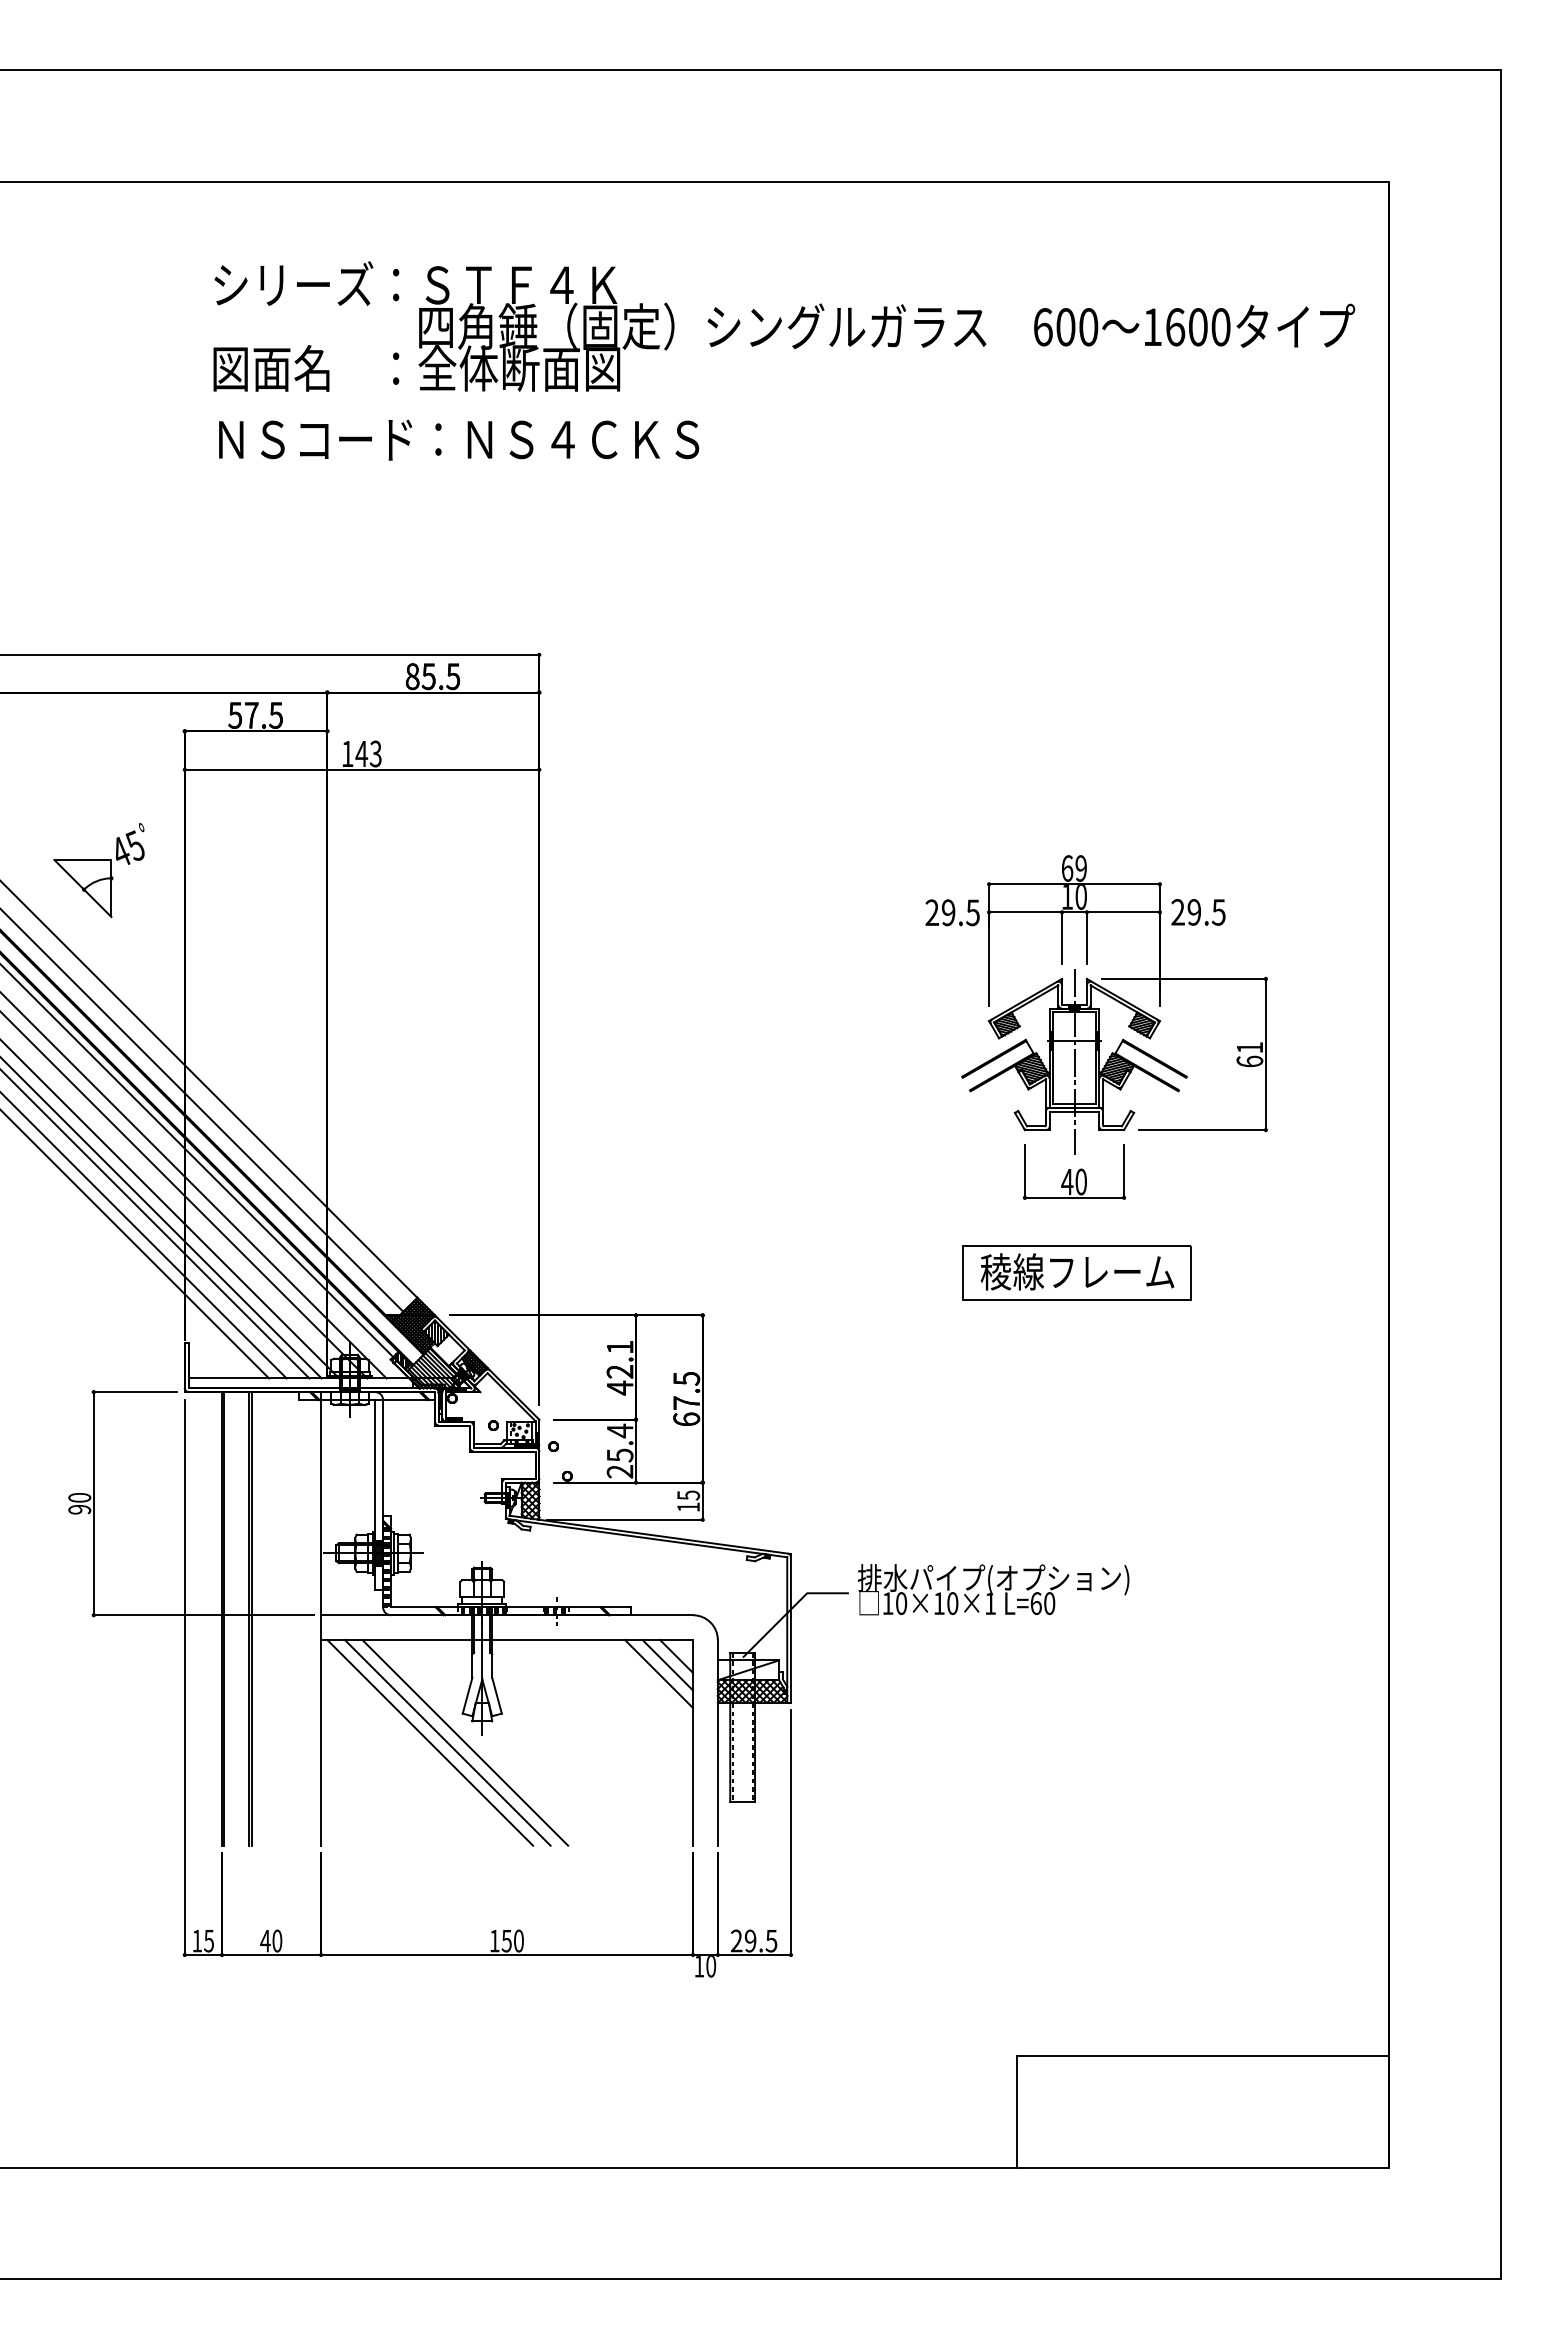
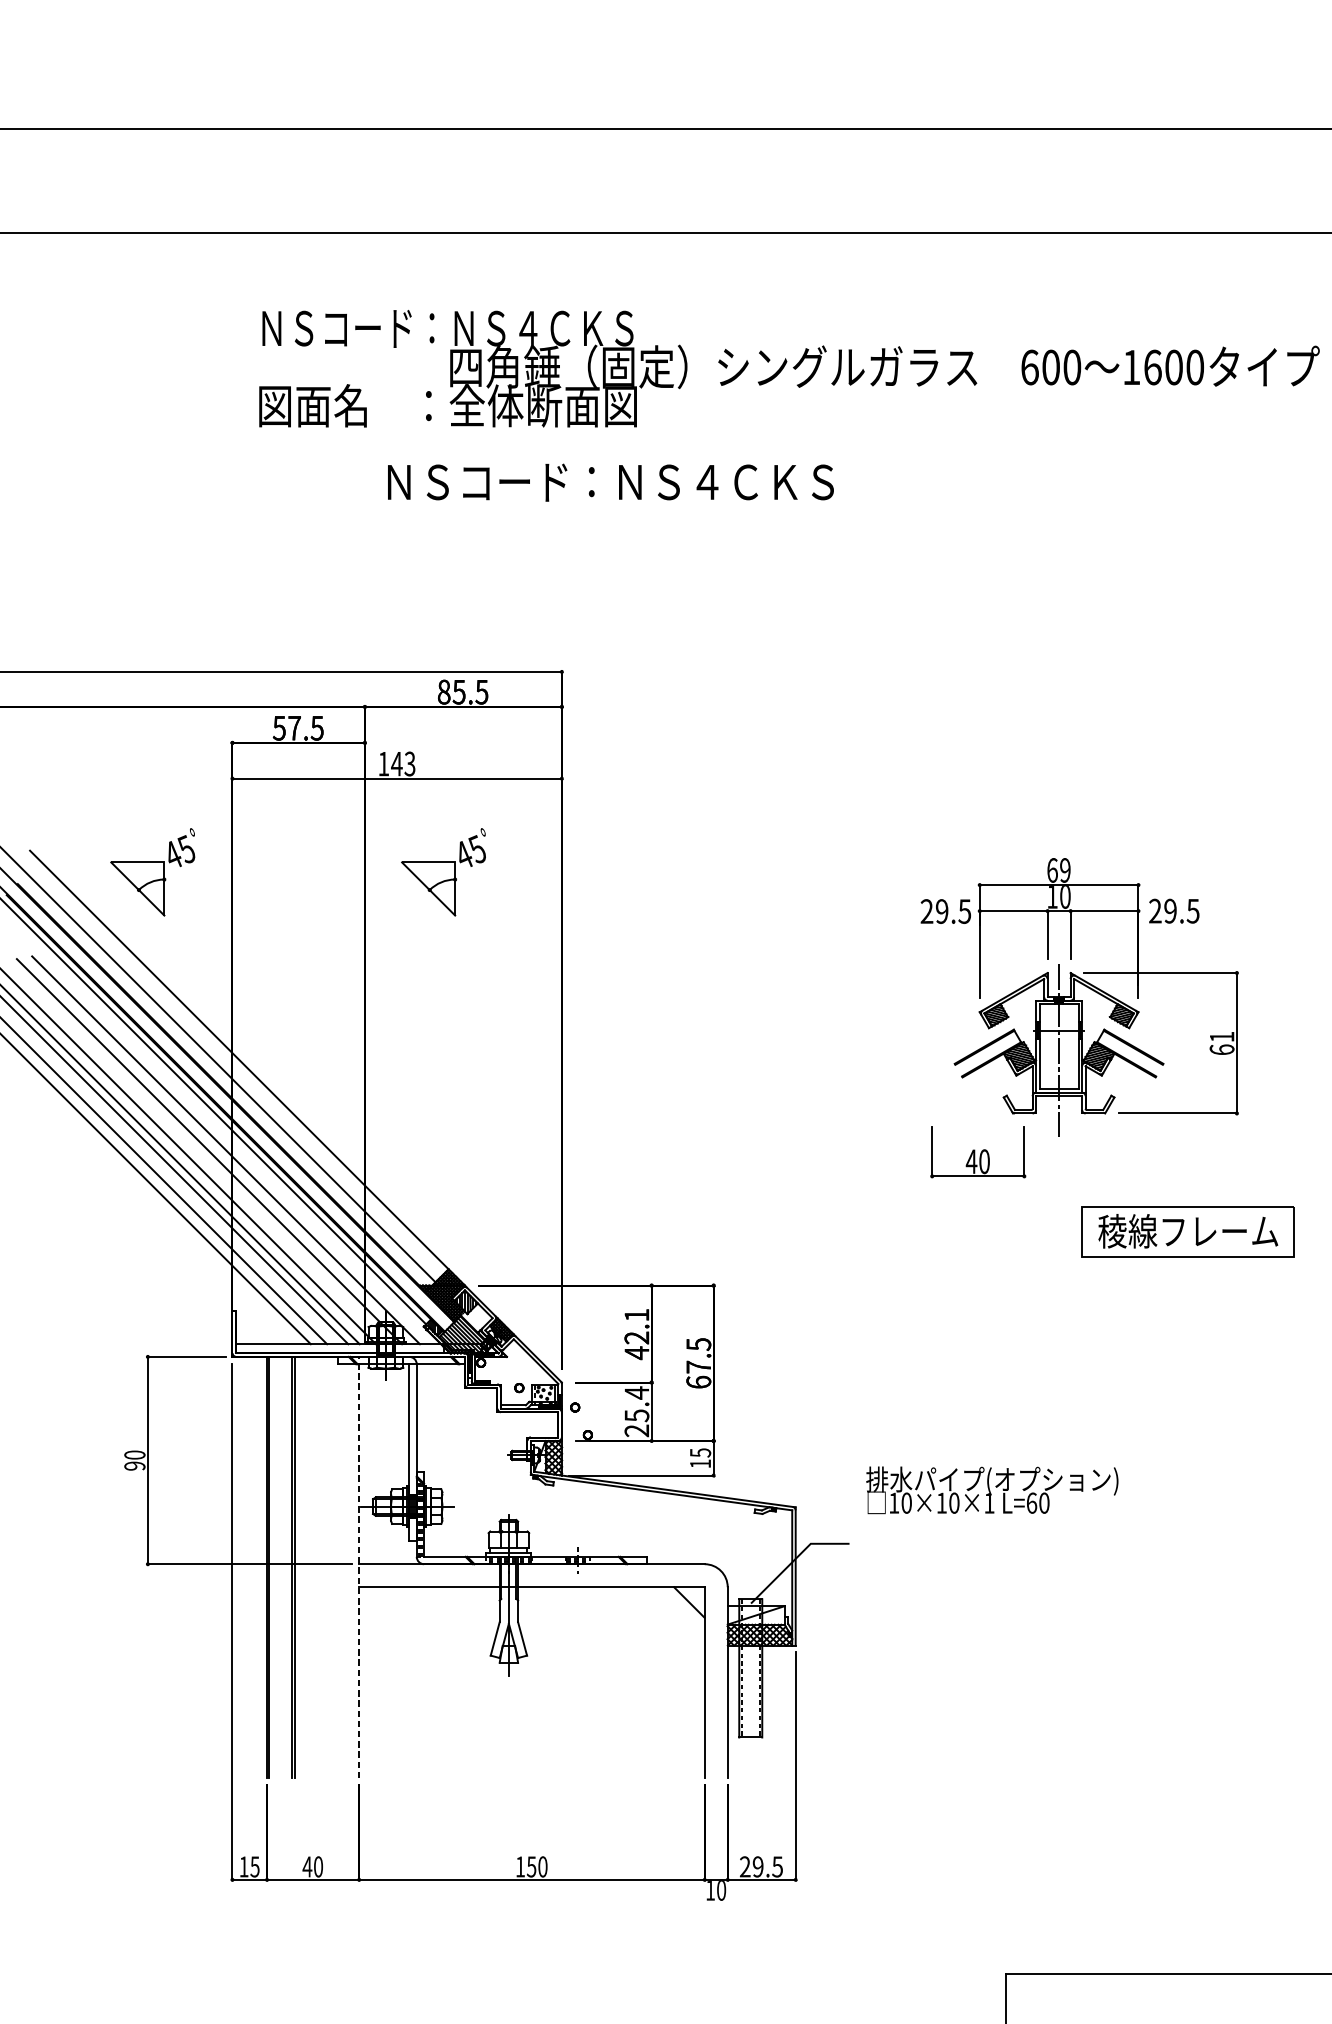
text: (415, 283) -> (446, 326), シリーズ：ＳＴＦ４Ｋ -> ＮＳコード：ＮＳ４ＣＫＳ
text: (459, 439) -> (611, 482), moved
part: (411, 870) -> (443, 872), added
part: (1074, 1171) -> (978, 1151), moved
part: (1076, 1272) -> (1187, 1231), moved
text: (993, 1589) -> (992, 1490), moved
line: (321, 1618) -> (359, 1567), solid -> dashed
line: (667, 1665) -> (680, 1610), removed
line: (658, 1673) -> (672, 1618), removed
line: (430, 1742) -> (460, 1682), removed
line: (447, 1742) -> (476, 1682), removed
line: (465, 1742) -> (493, 1682), removed

